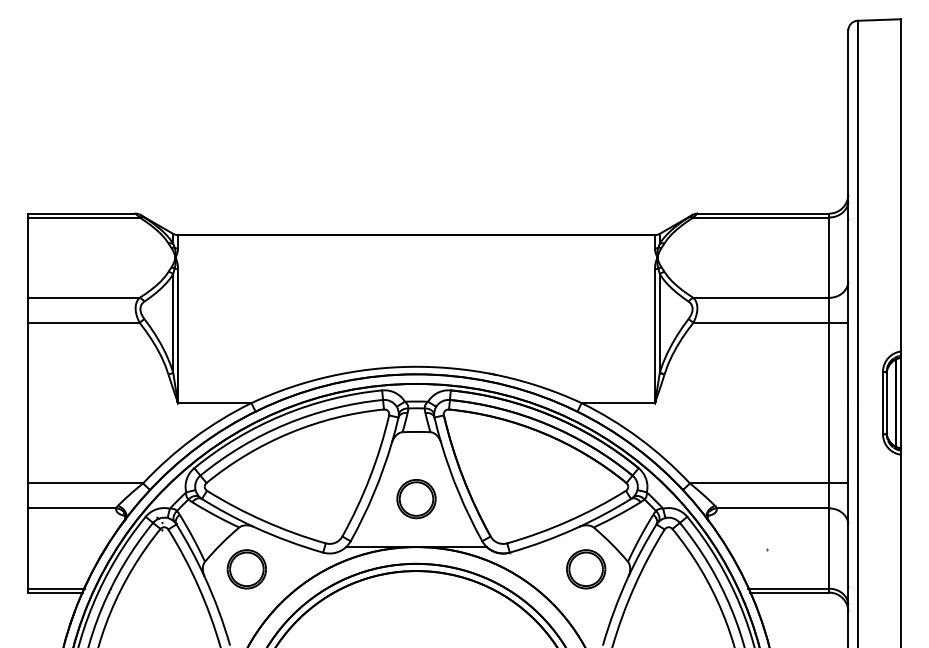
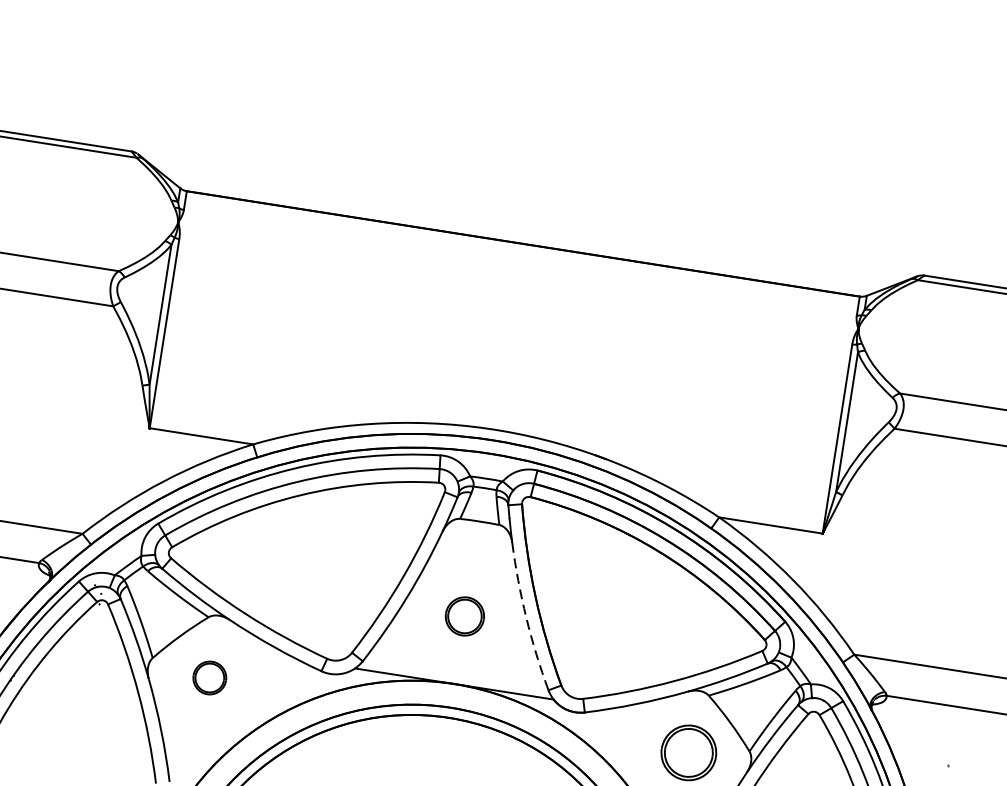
arc: (459, 493) -> (526, 617), solid -> dashed
part: (416, 499) -> (464, 616), size x0.7
part: (246, 569) -> (209, 678), size x0.6

